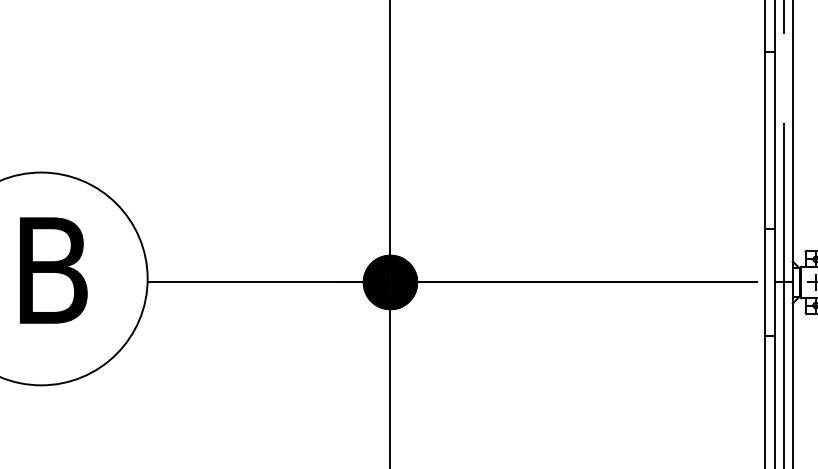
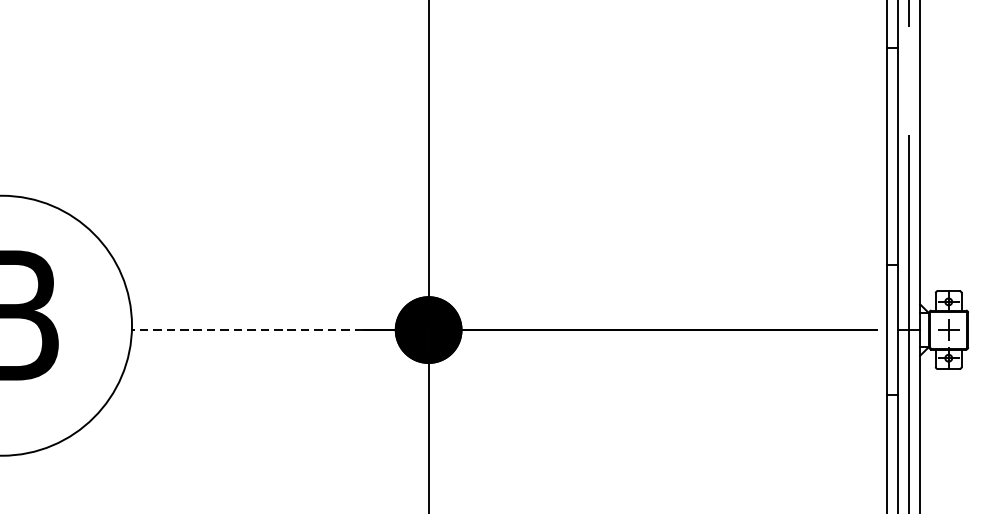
line: (247, 282) -> (253, 330), solid -> dashed

